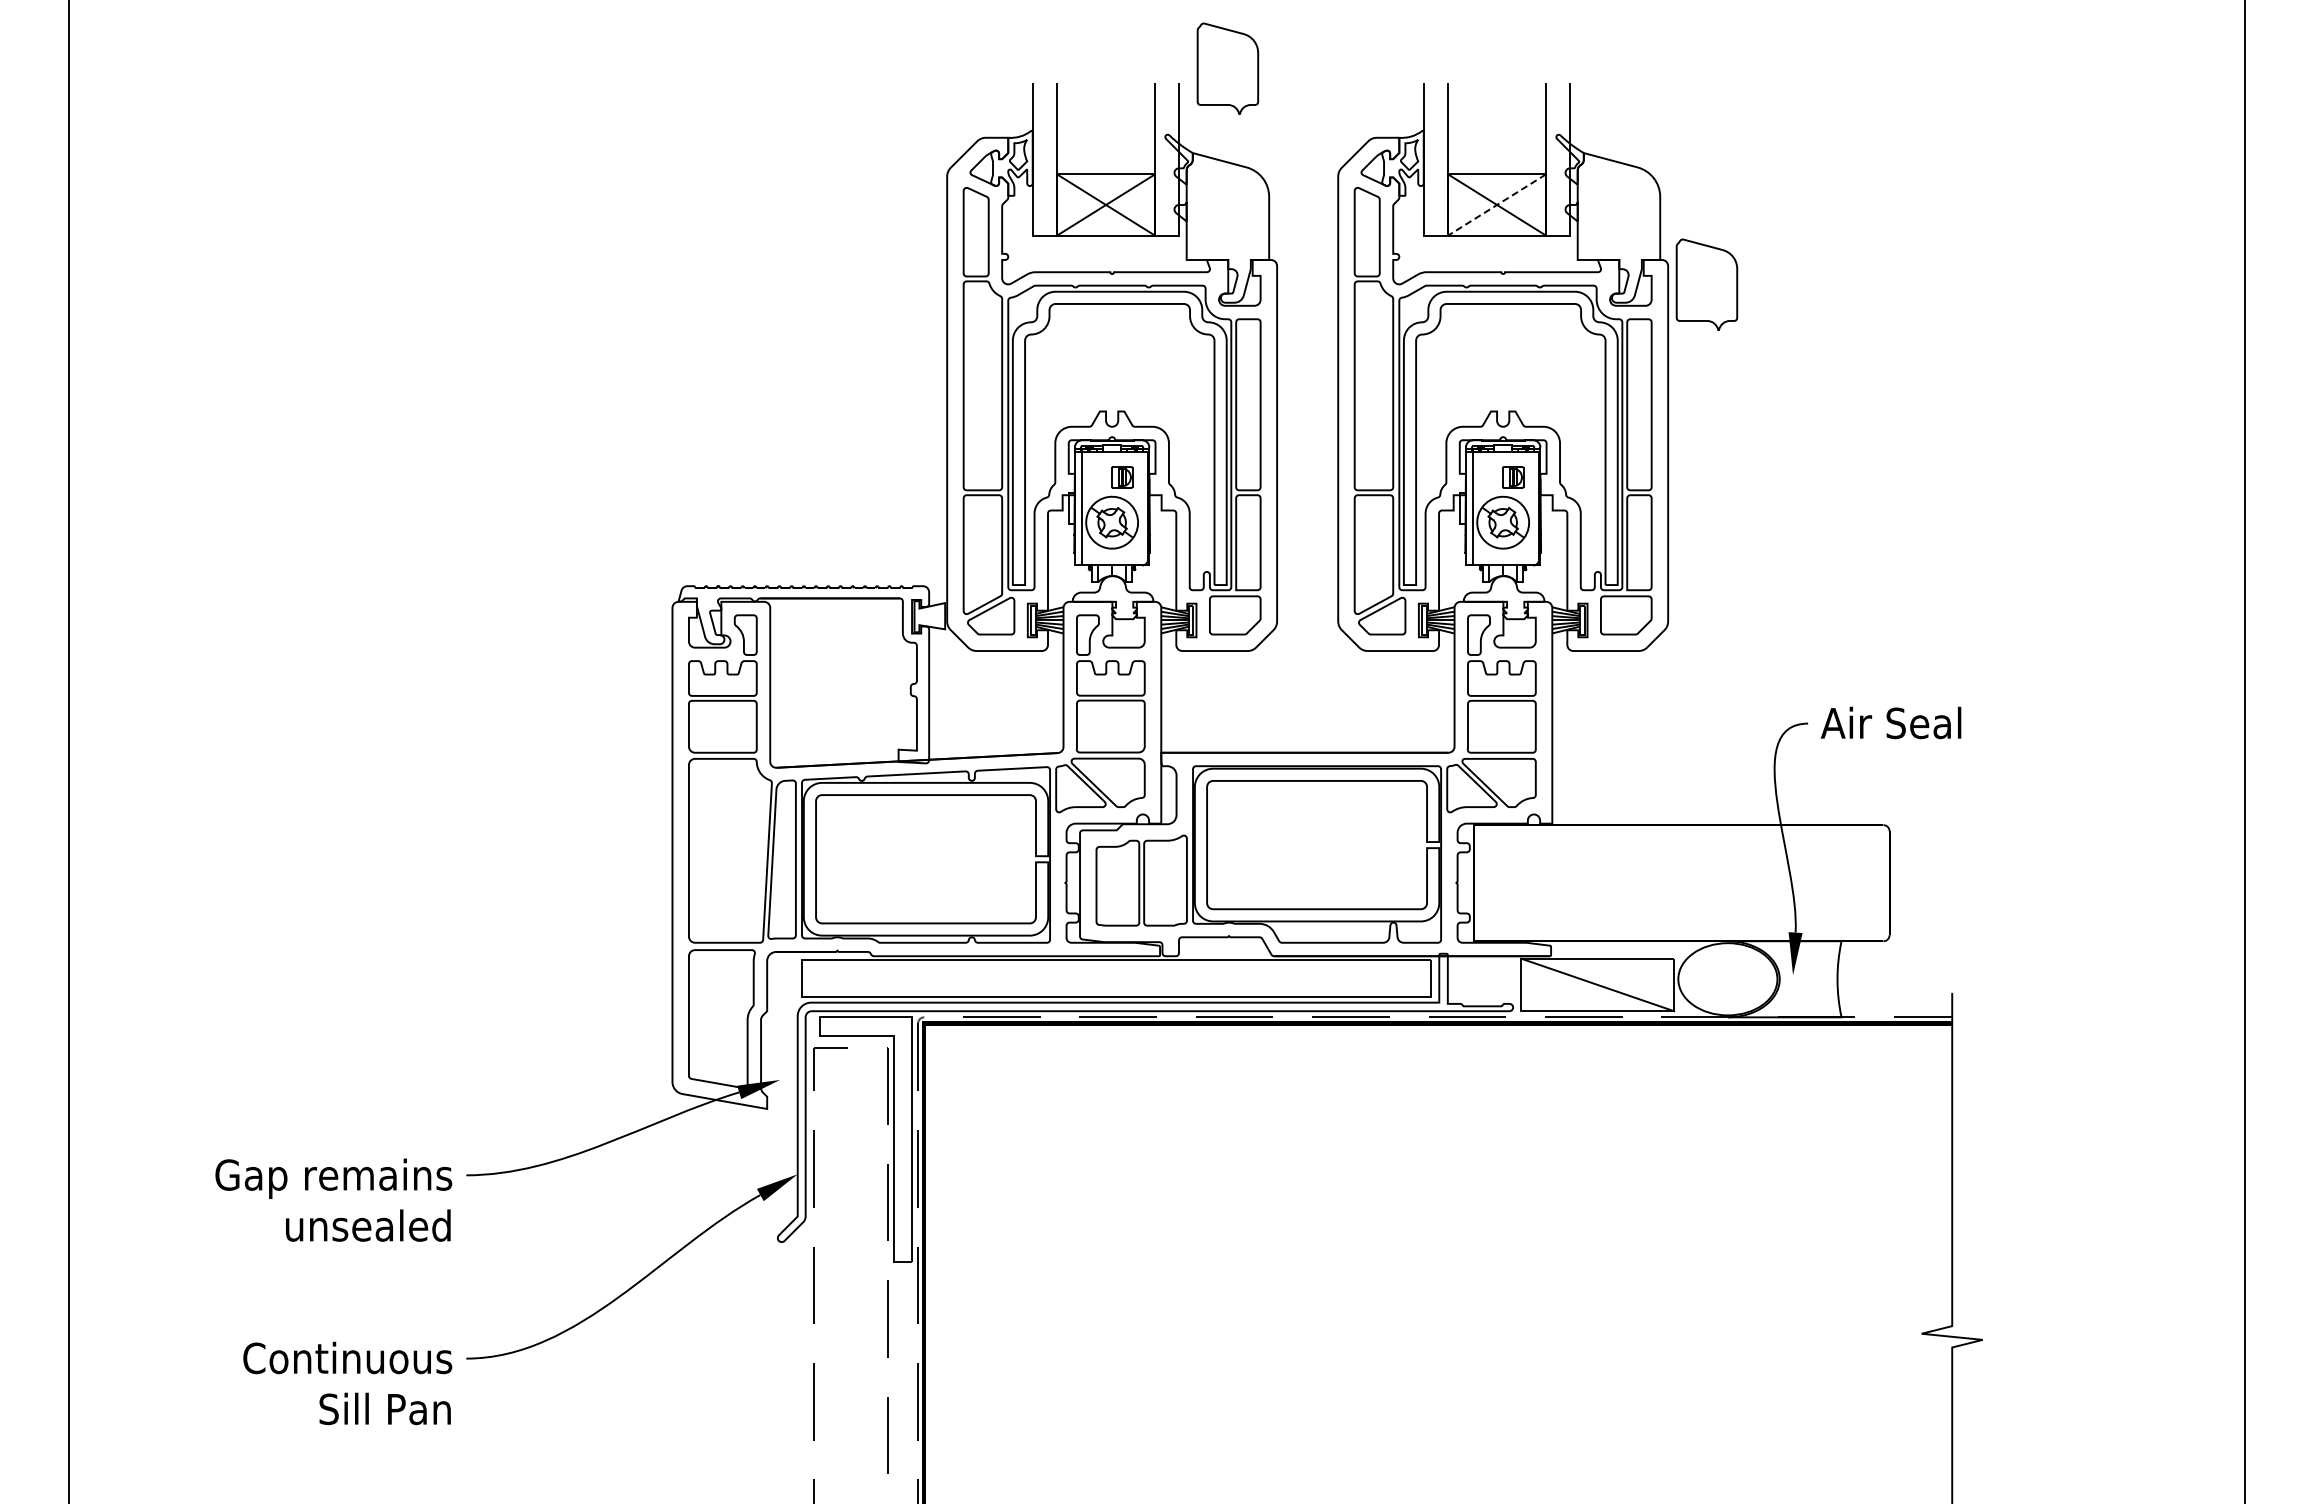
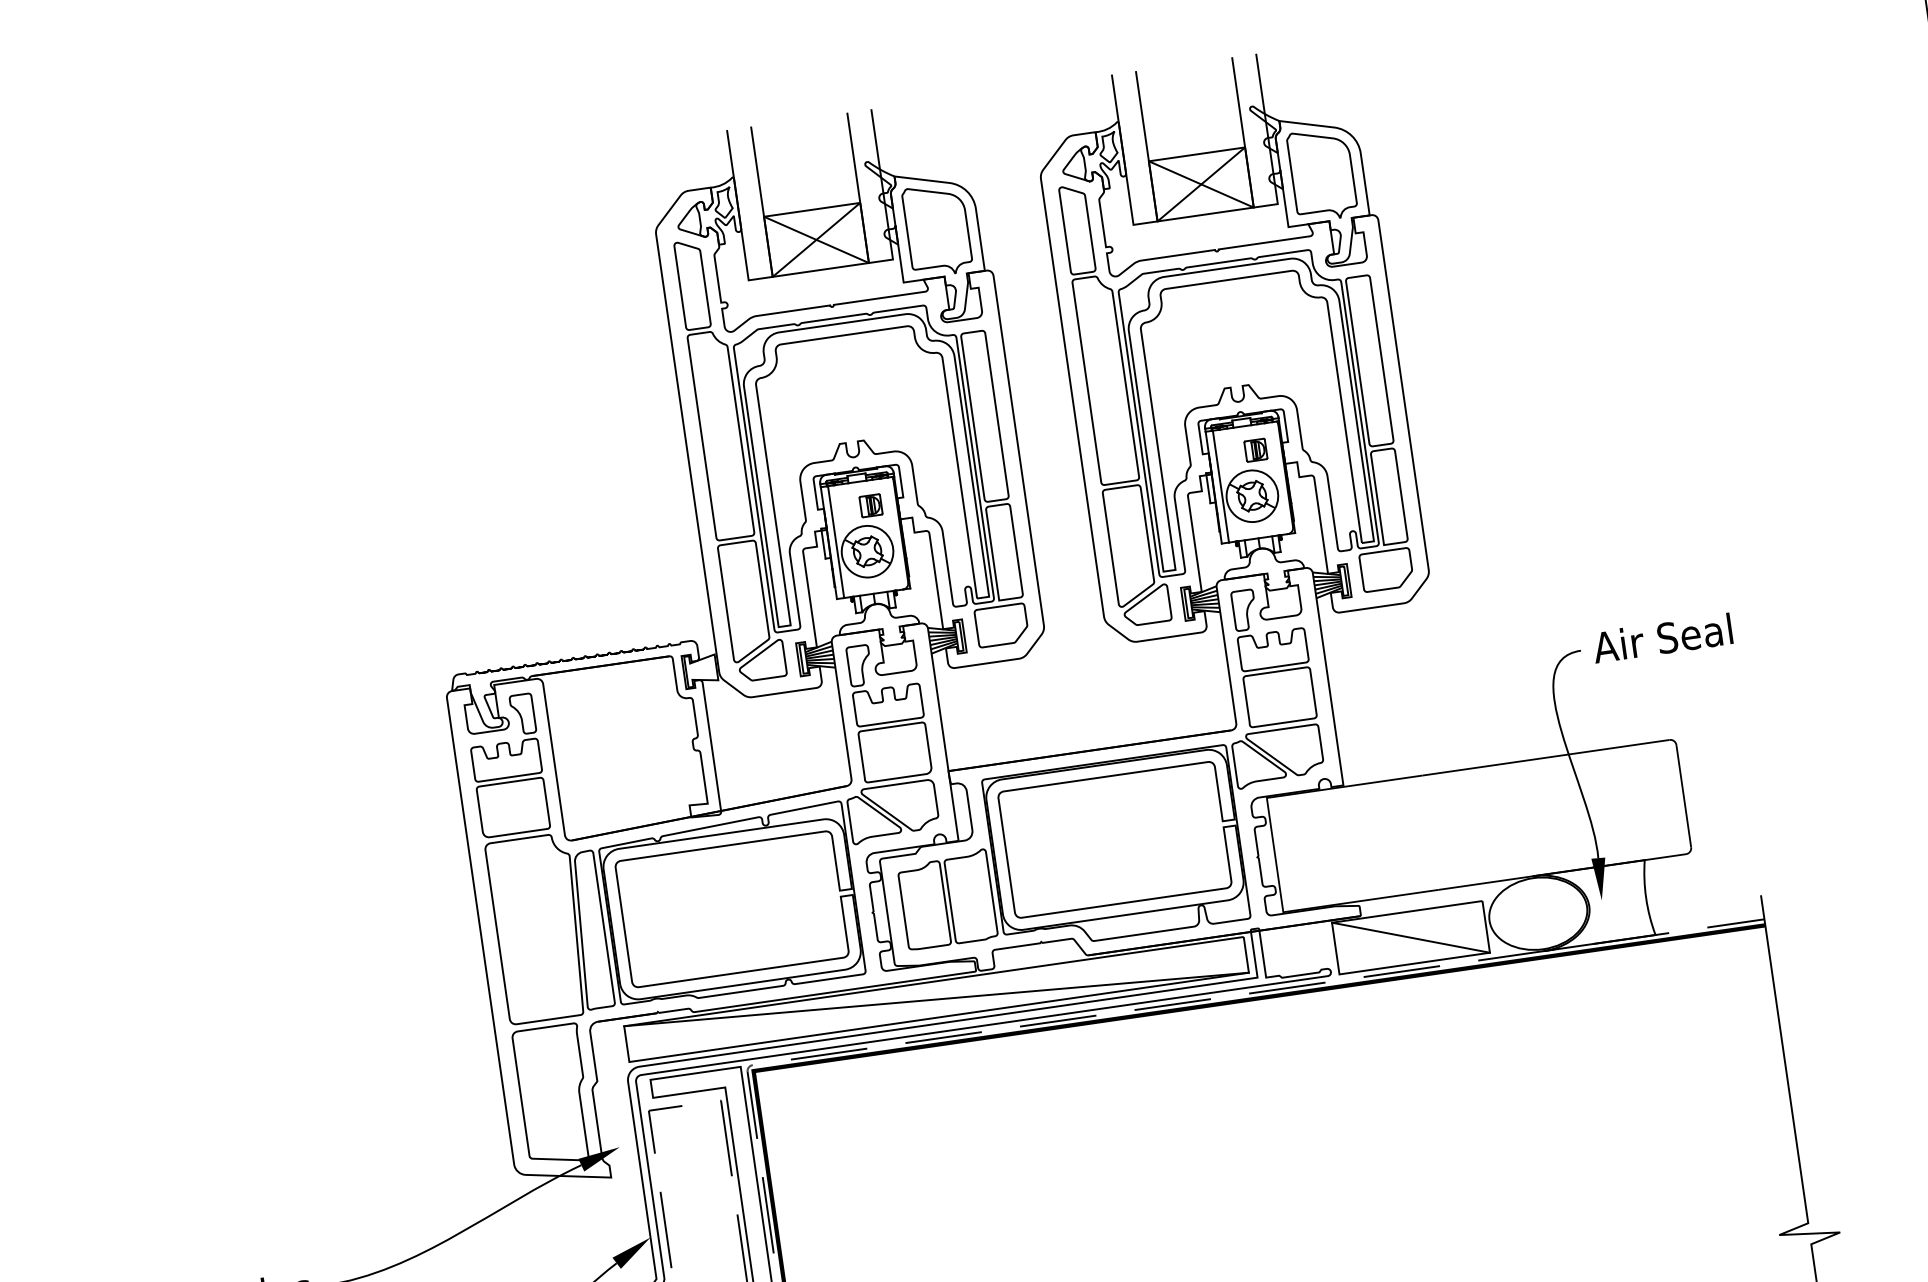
part: (1227, 68) -> (937, 230), moved
line: (1497, 205) -> (1201, 184), dashed -> solid
part: (1706, 284) -> (1321, 174), moved
line: (1116, 978) -> (936, 999), added

